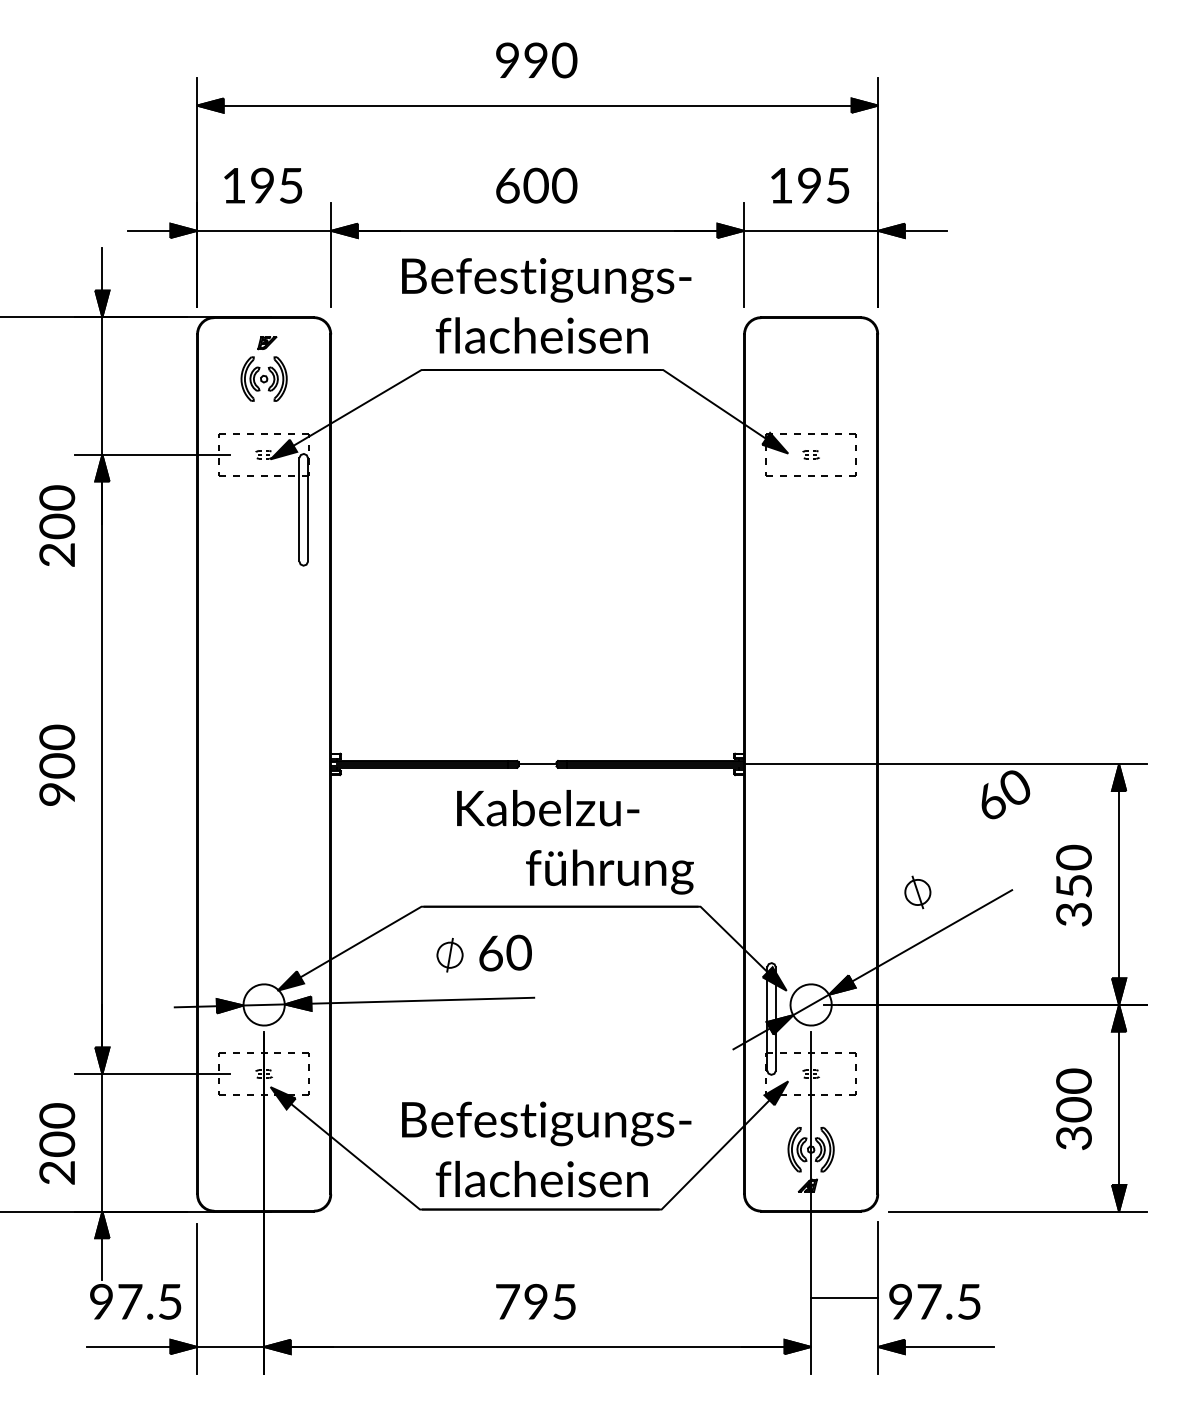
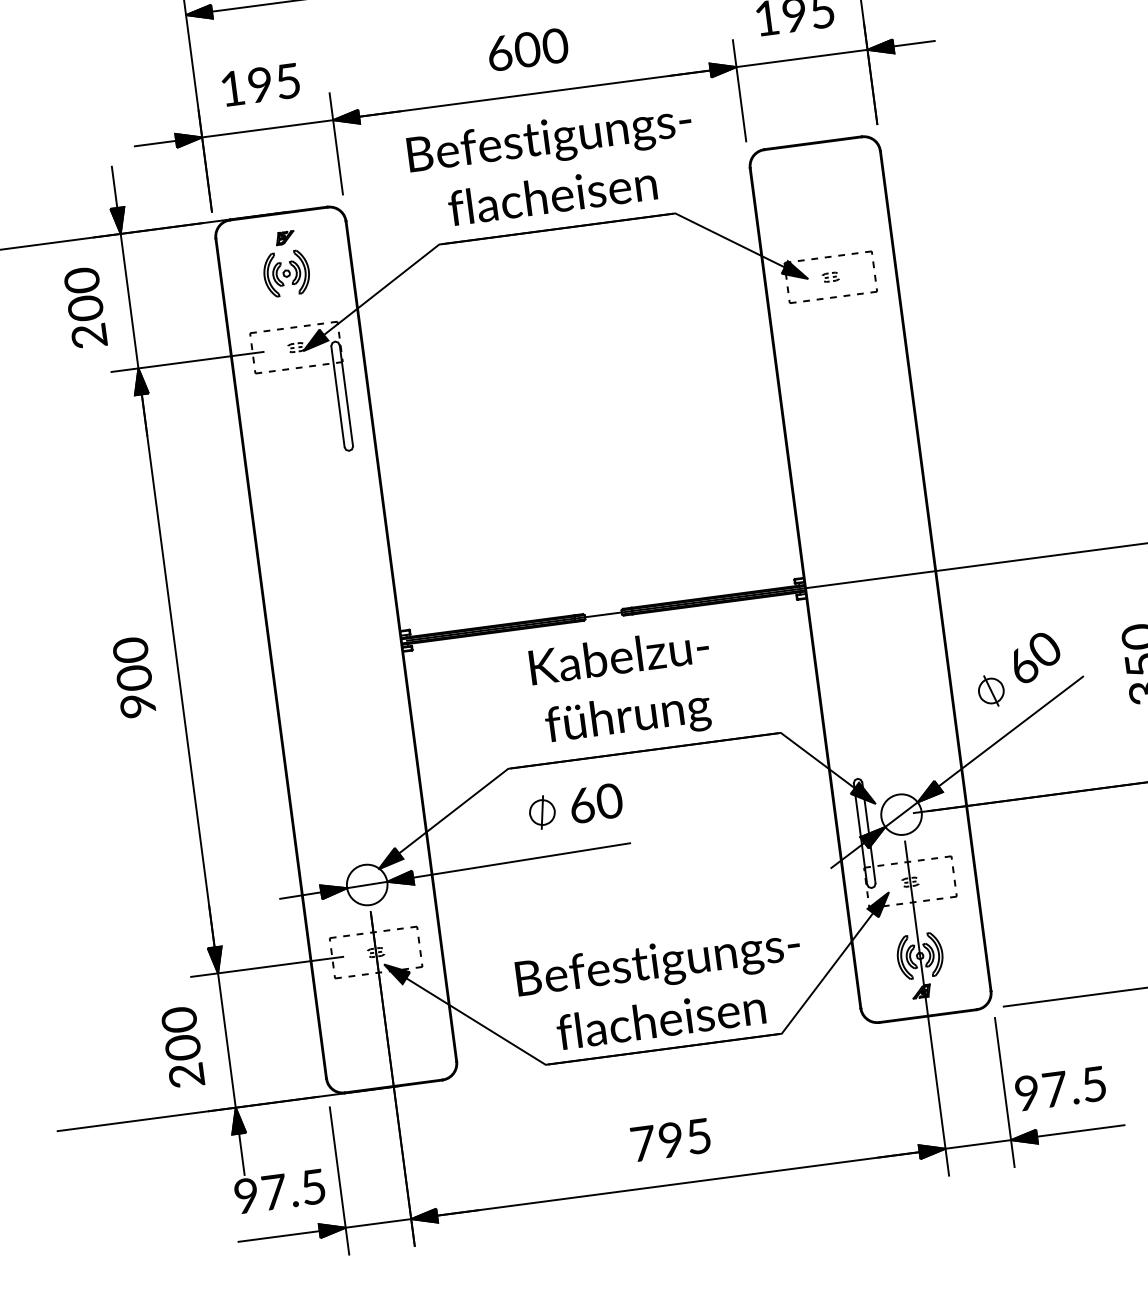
text: (57, 525) -> (85, 307), moved
text: (1005, 794) -> (1036, 657), moved
text: (609, 871) -> (627, 718), moved
line: (844, 1297) -> (978, 1144), moved

